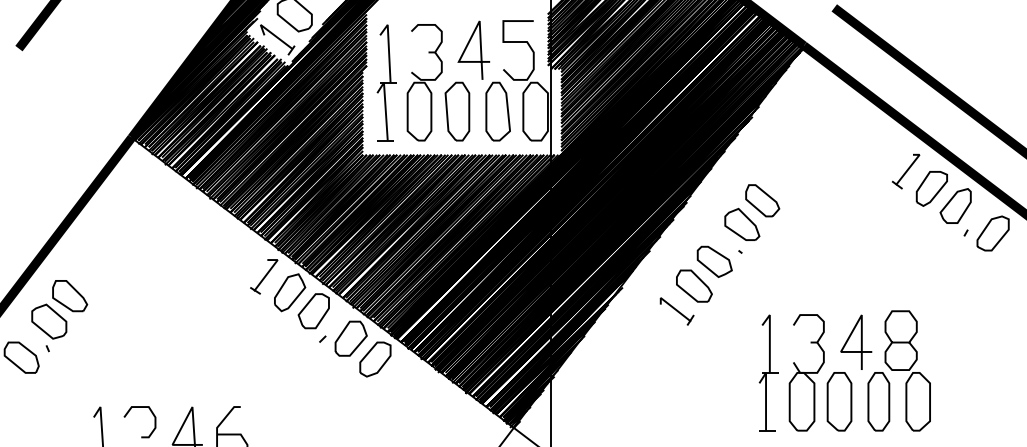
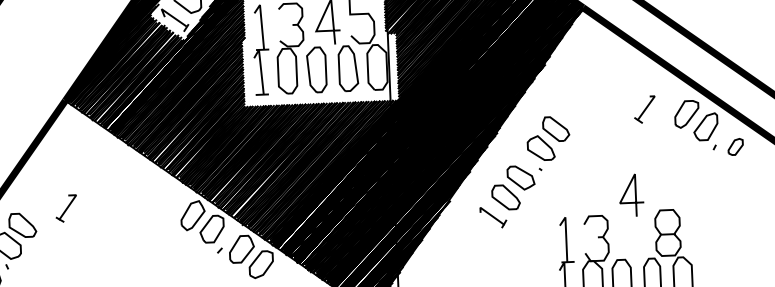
part: (906, 171) -> (645, 109), moved
part: (992, 233) -> (735, 146), size x0.6
part: (264, 276) -> (66, 208), moved
line: (860, 341) -> (634, 194), moved

